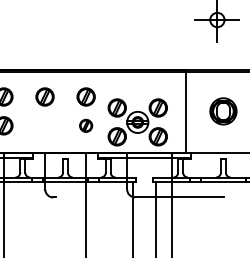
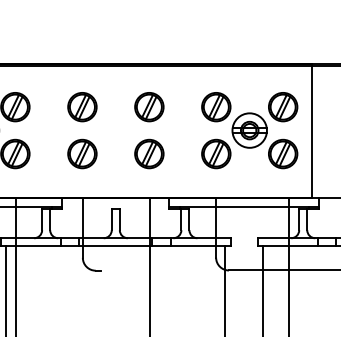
part: (137, 122) -> (249, 130), moved
part: (44, 125) -> (81, 153), added
part: (85, 125) -> (148, 153), size x1.43

